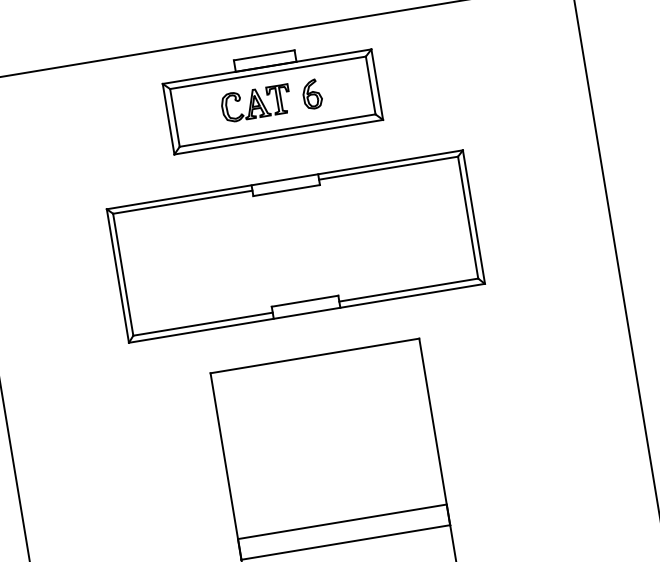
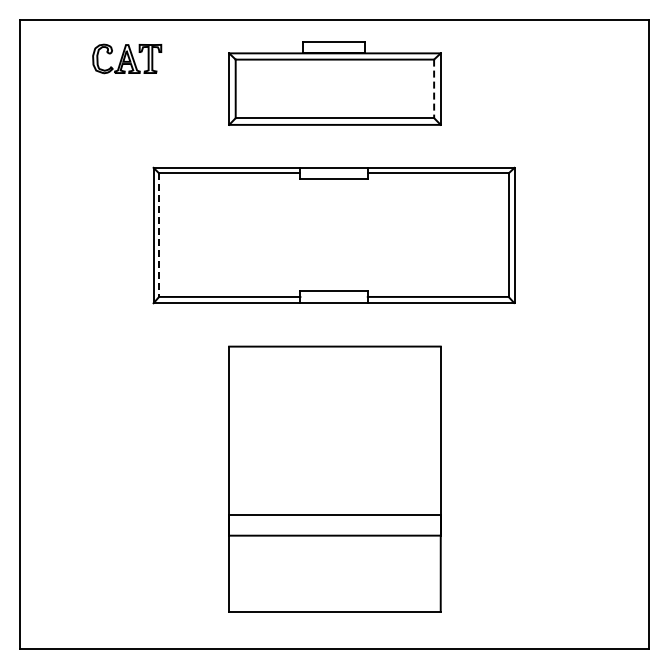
line: (371, 86) -> (434, 89), solid -> dashed
part: (311, 93) -> (374, 87), removed
part: (256, 103) -> (127, 58), moved
line: (123, 275) -> (159, 235), solid -> dashed

